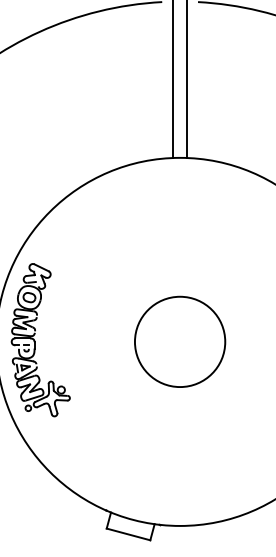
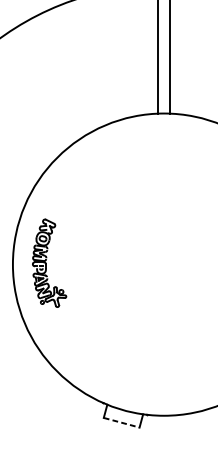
part: (40, 340) -> (49, 263), size x0.7
circle: (180, 341) -> (164, 264), removed
line: (128, 534) -> (121, 422), solid -> dashed

